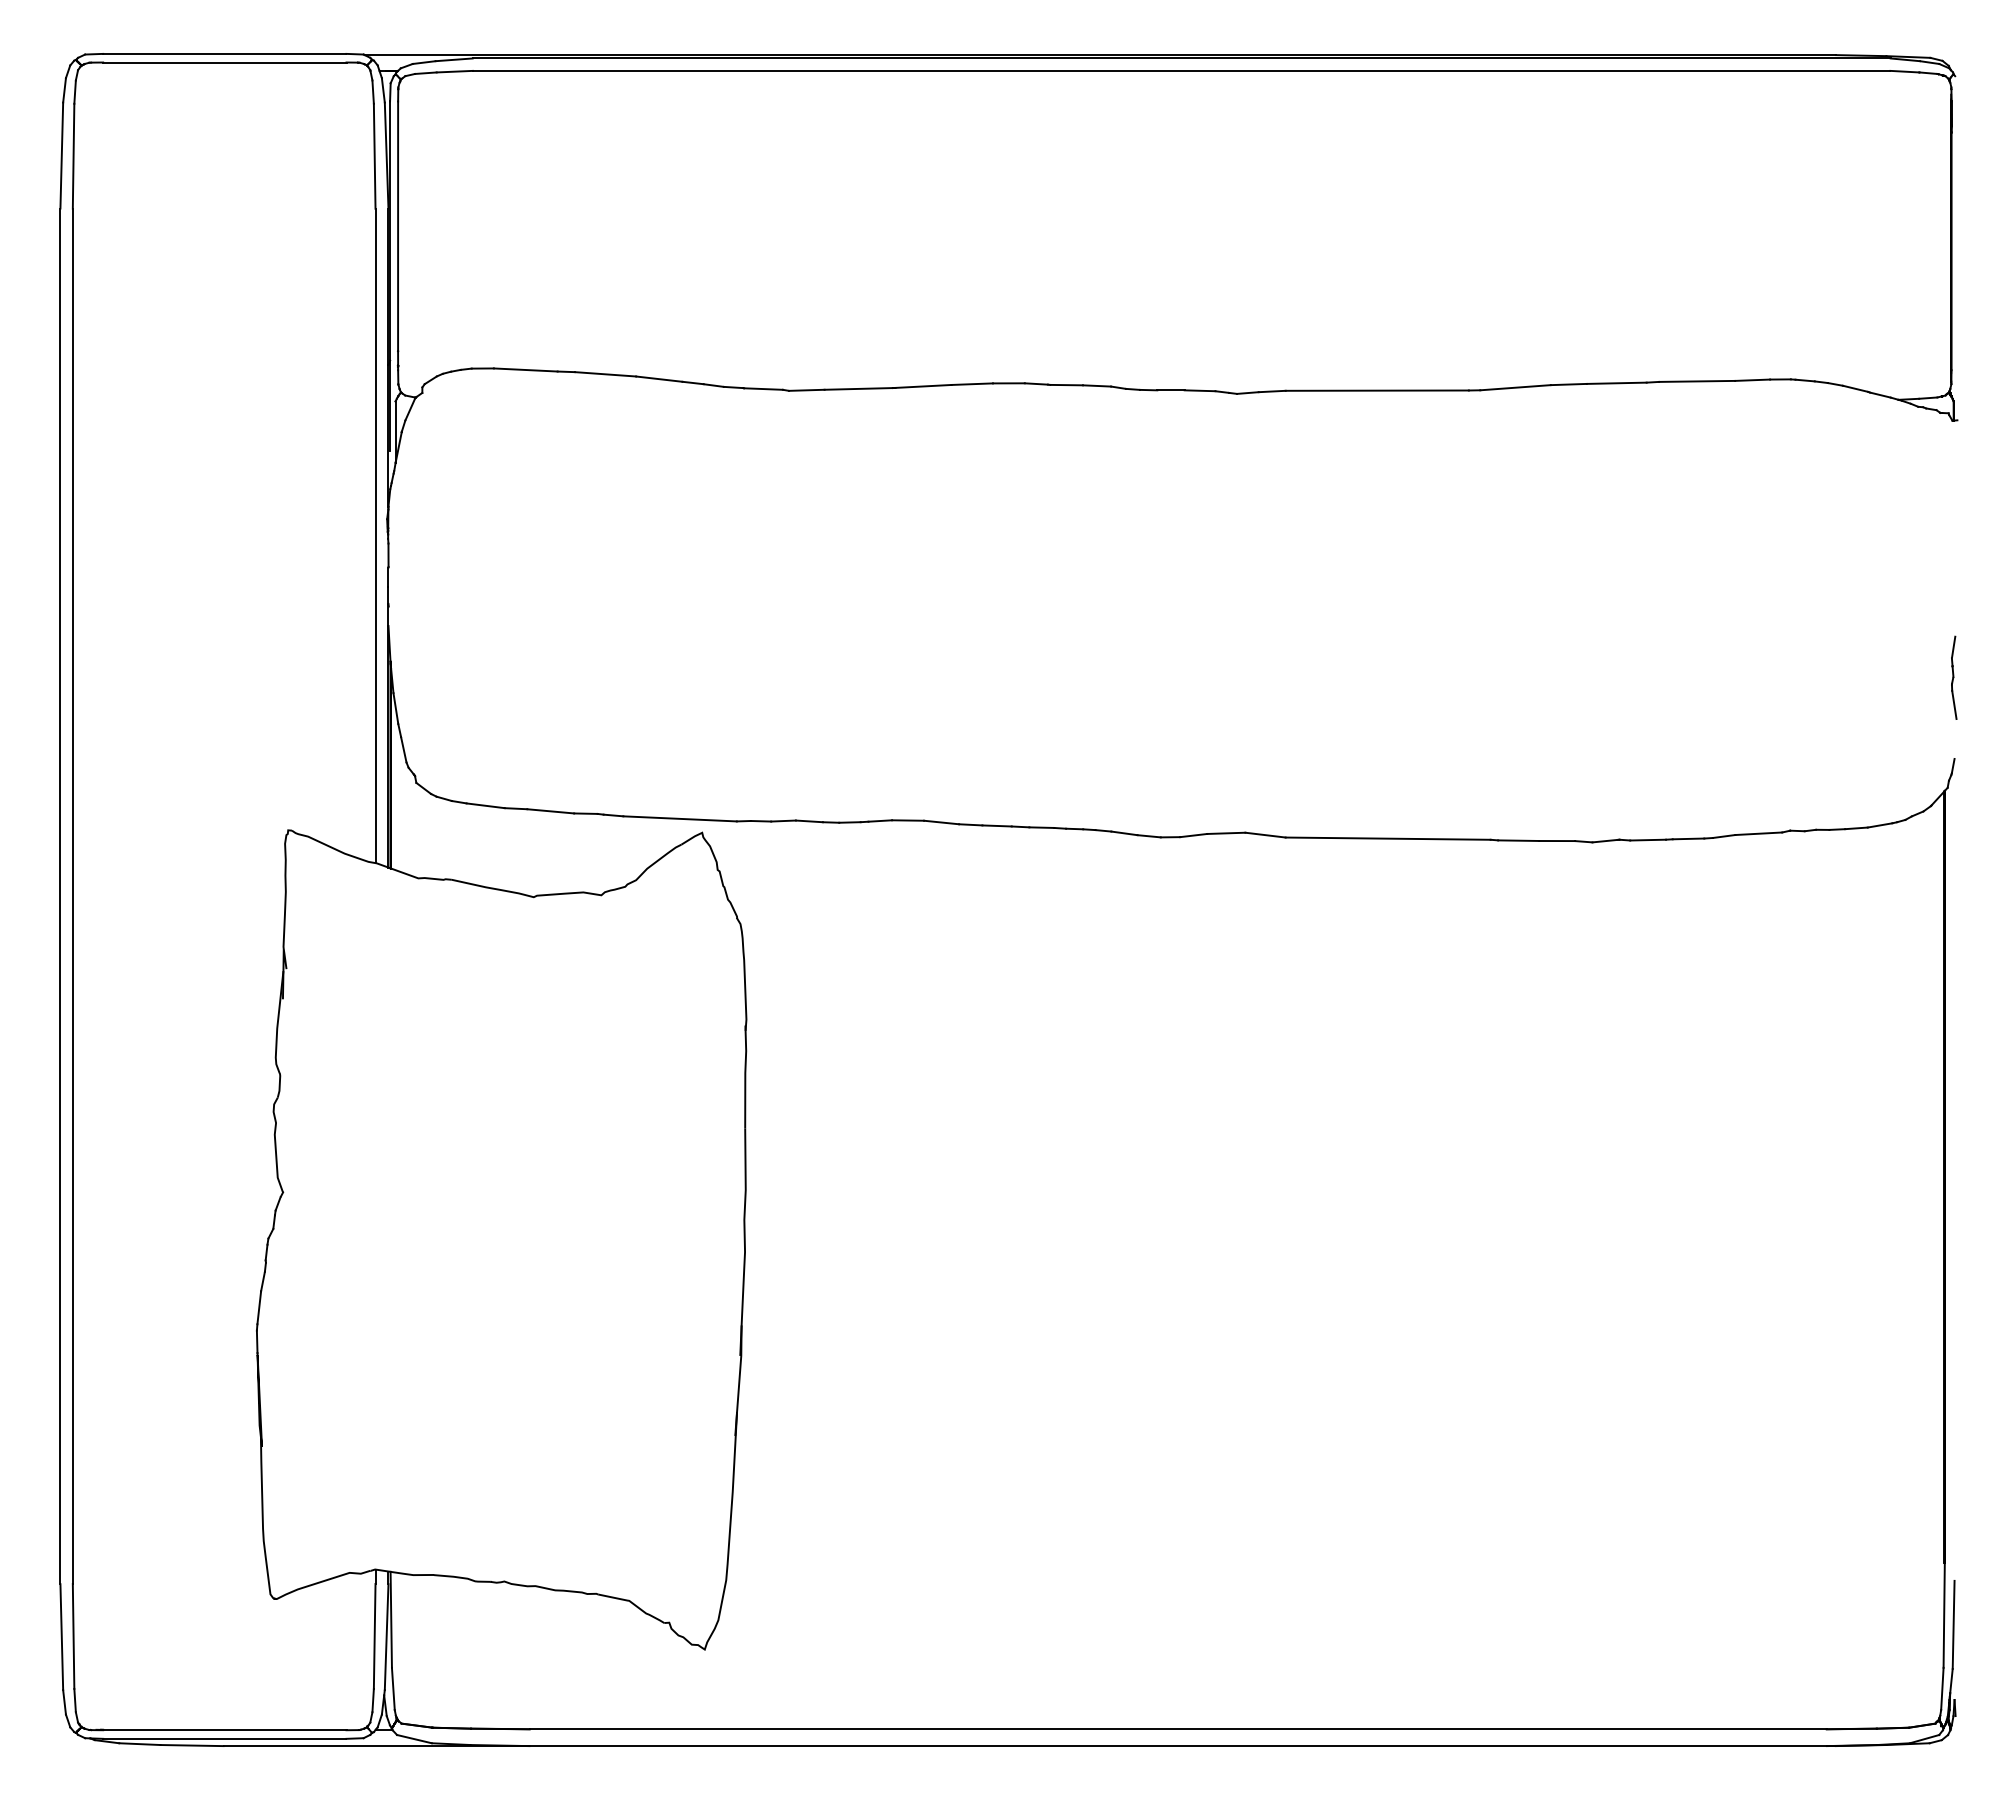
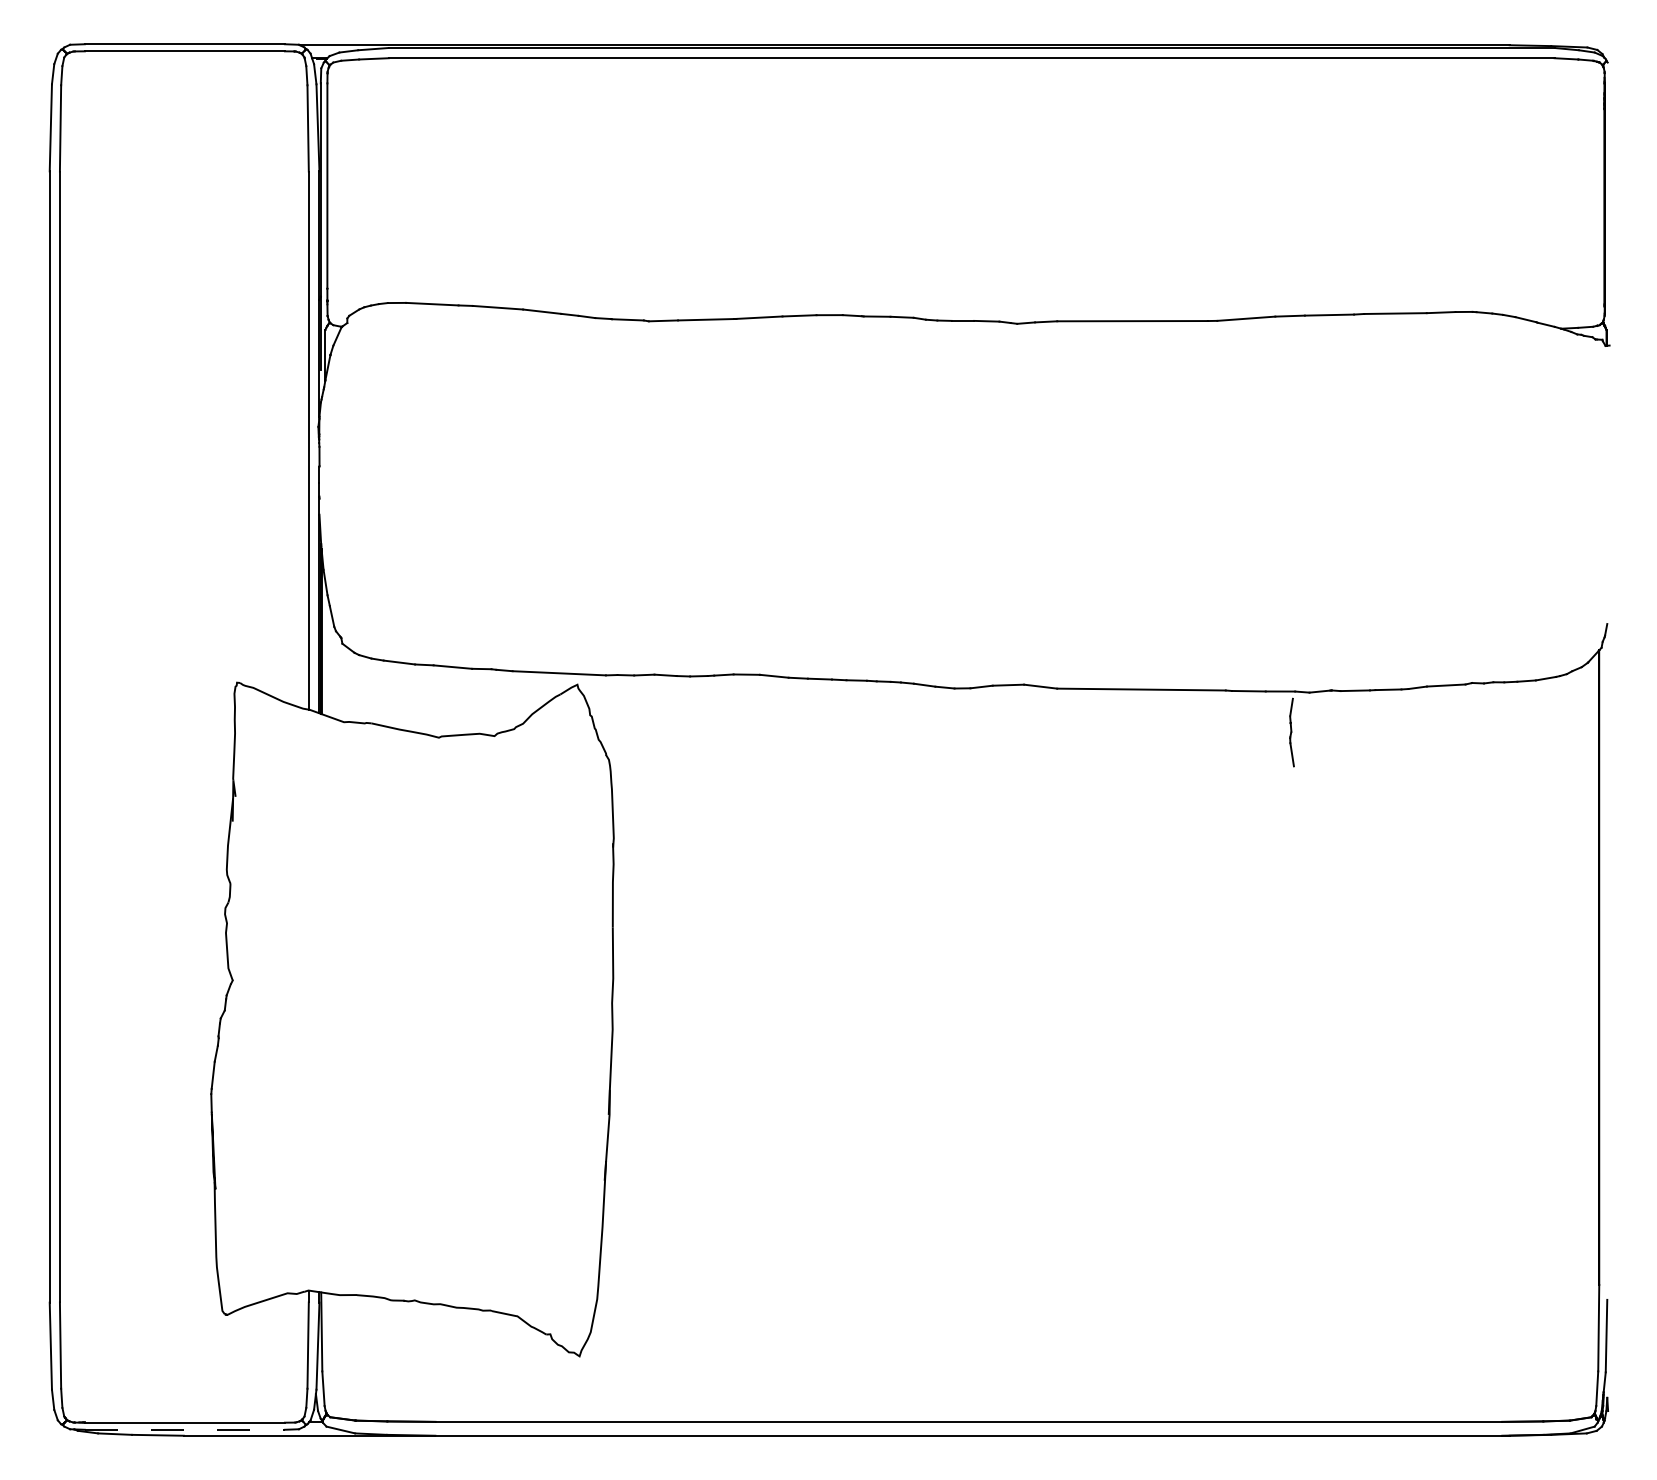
part: (1954, 677) -> (1292, 732), moved
line: (224, 1738) -> (184, 1429), solid -> dashed

